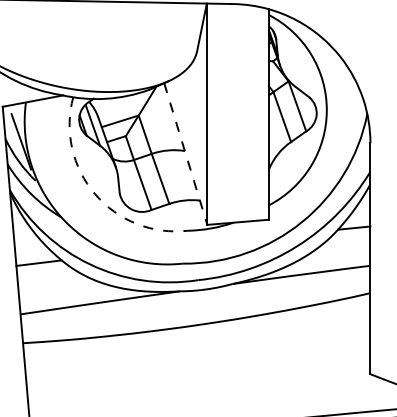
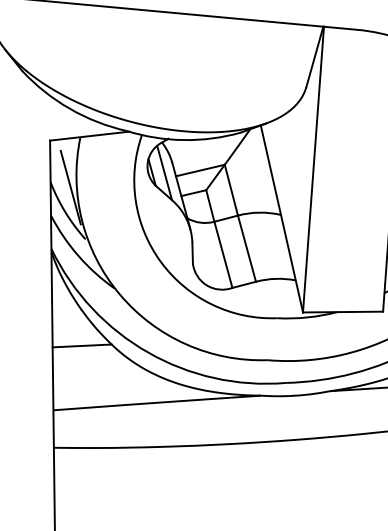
line: (185, 154) -> (281, 219), dashed -> solid
arc: (95, 194) -> (161, 262), dashed -> solid

